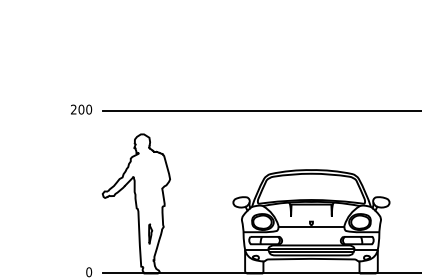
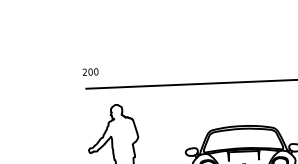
text: (81, 109) -> (90, 71), moved

